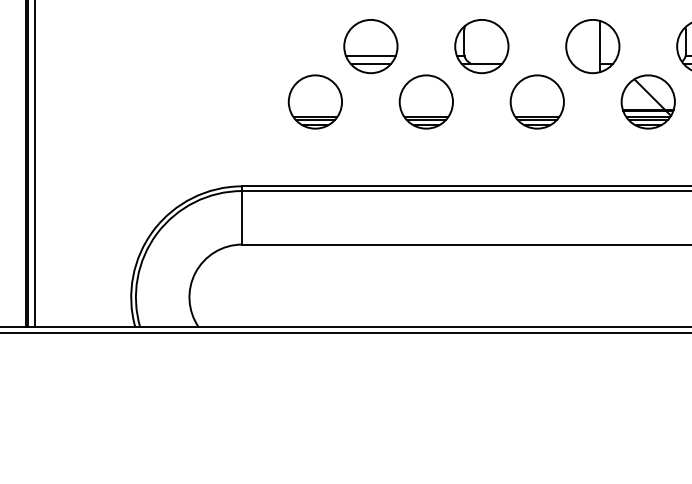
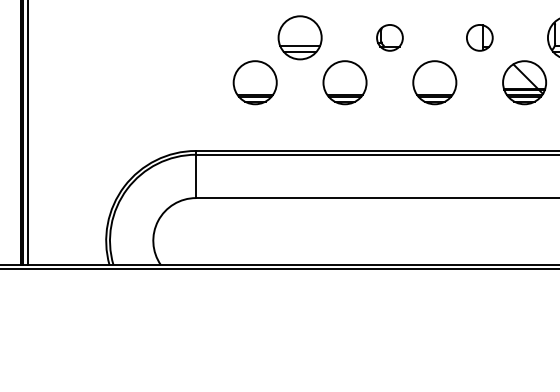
part: (481, 46) -> (389, 37), size x0.6
part: (592, 46) -> (479, 37), size x0.6

